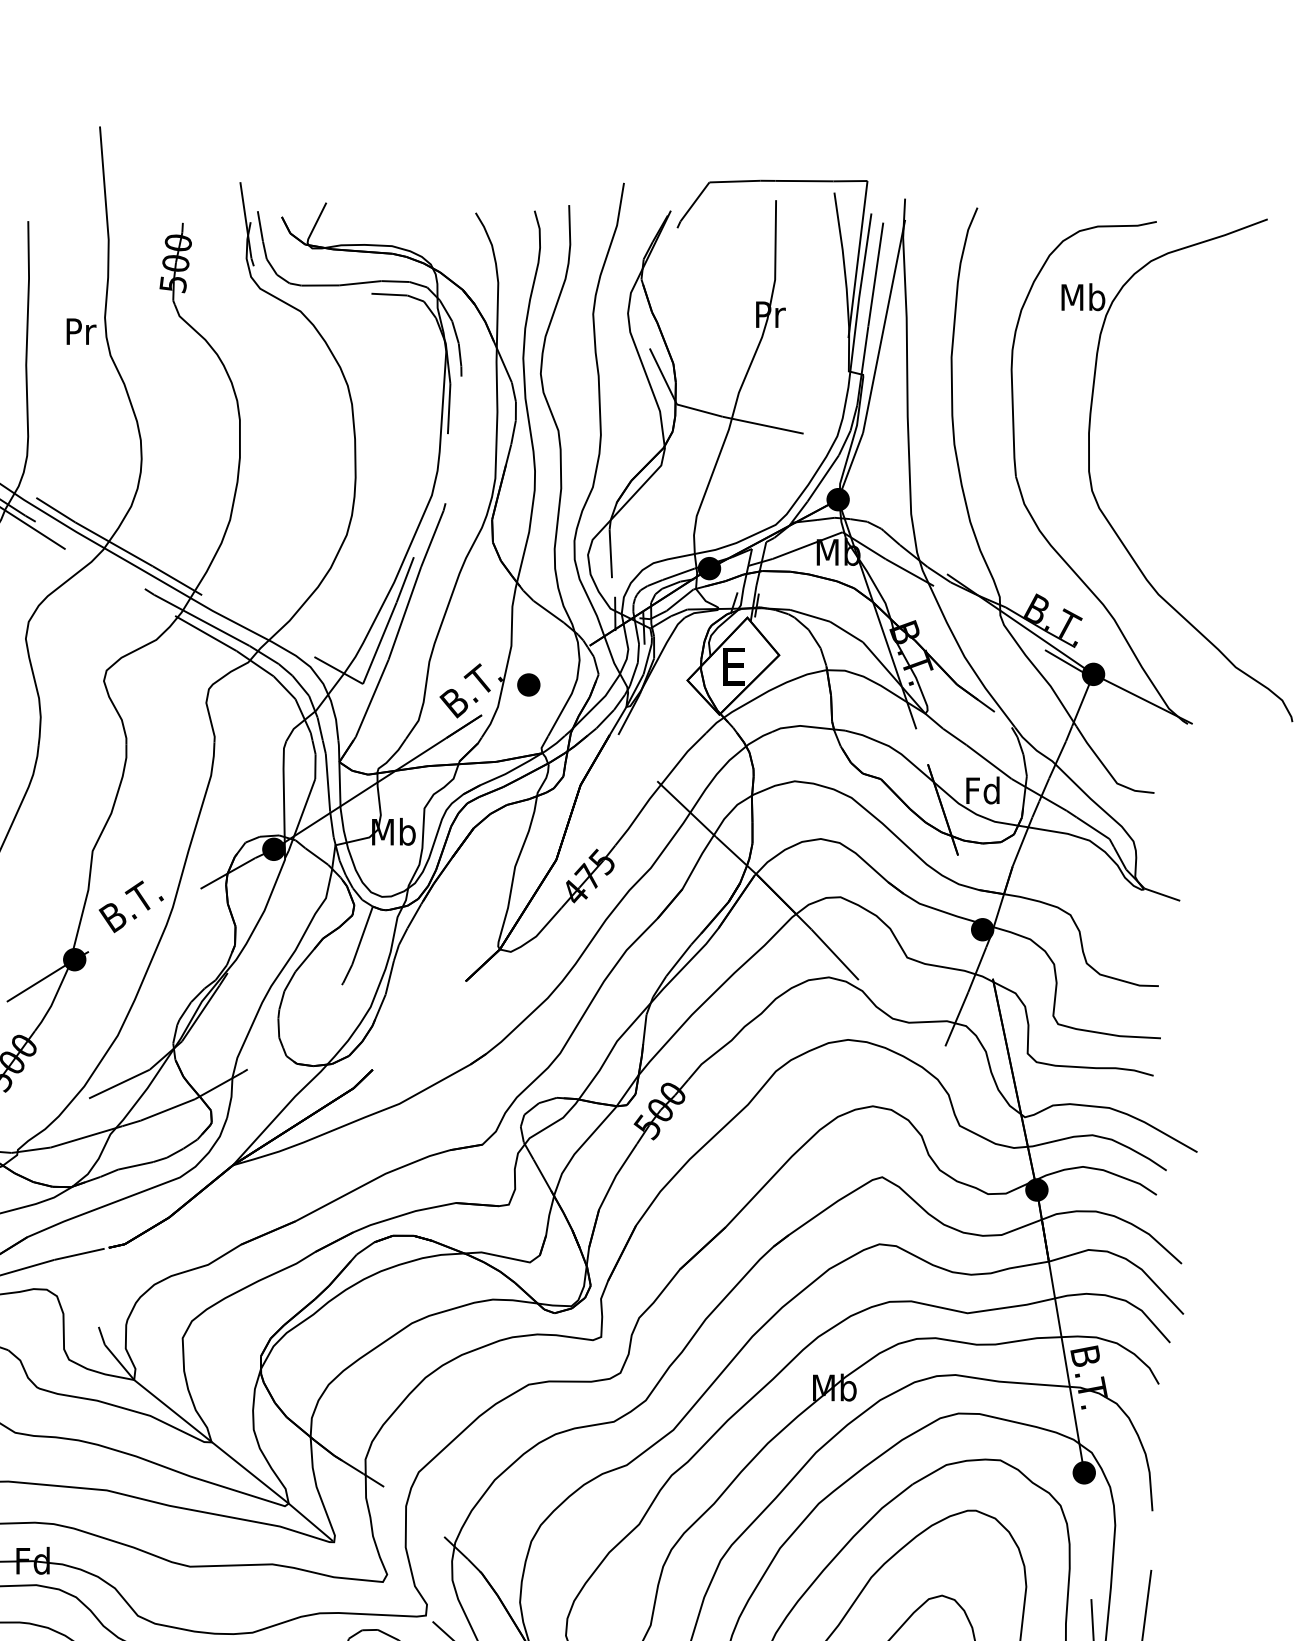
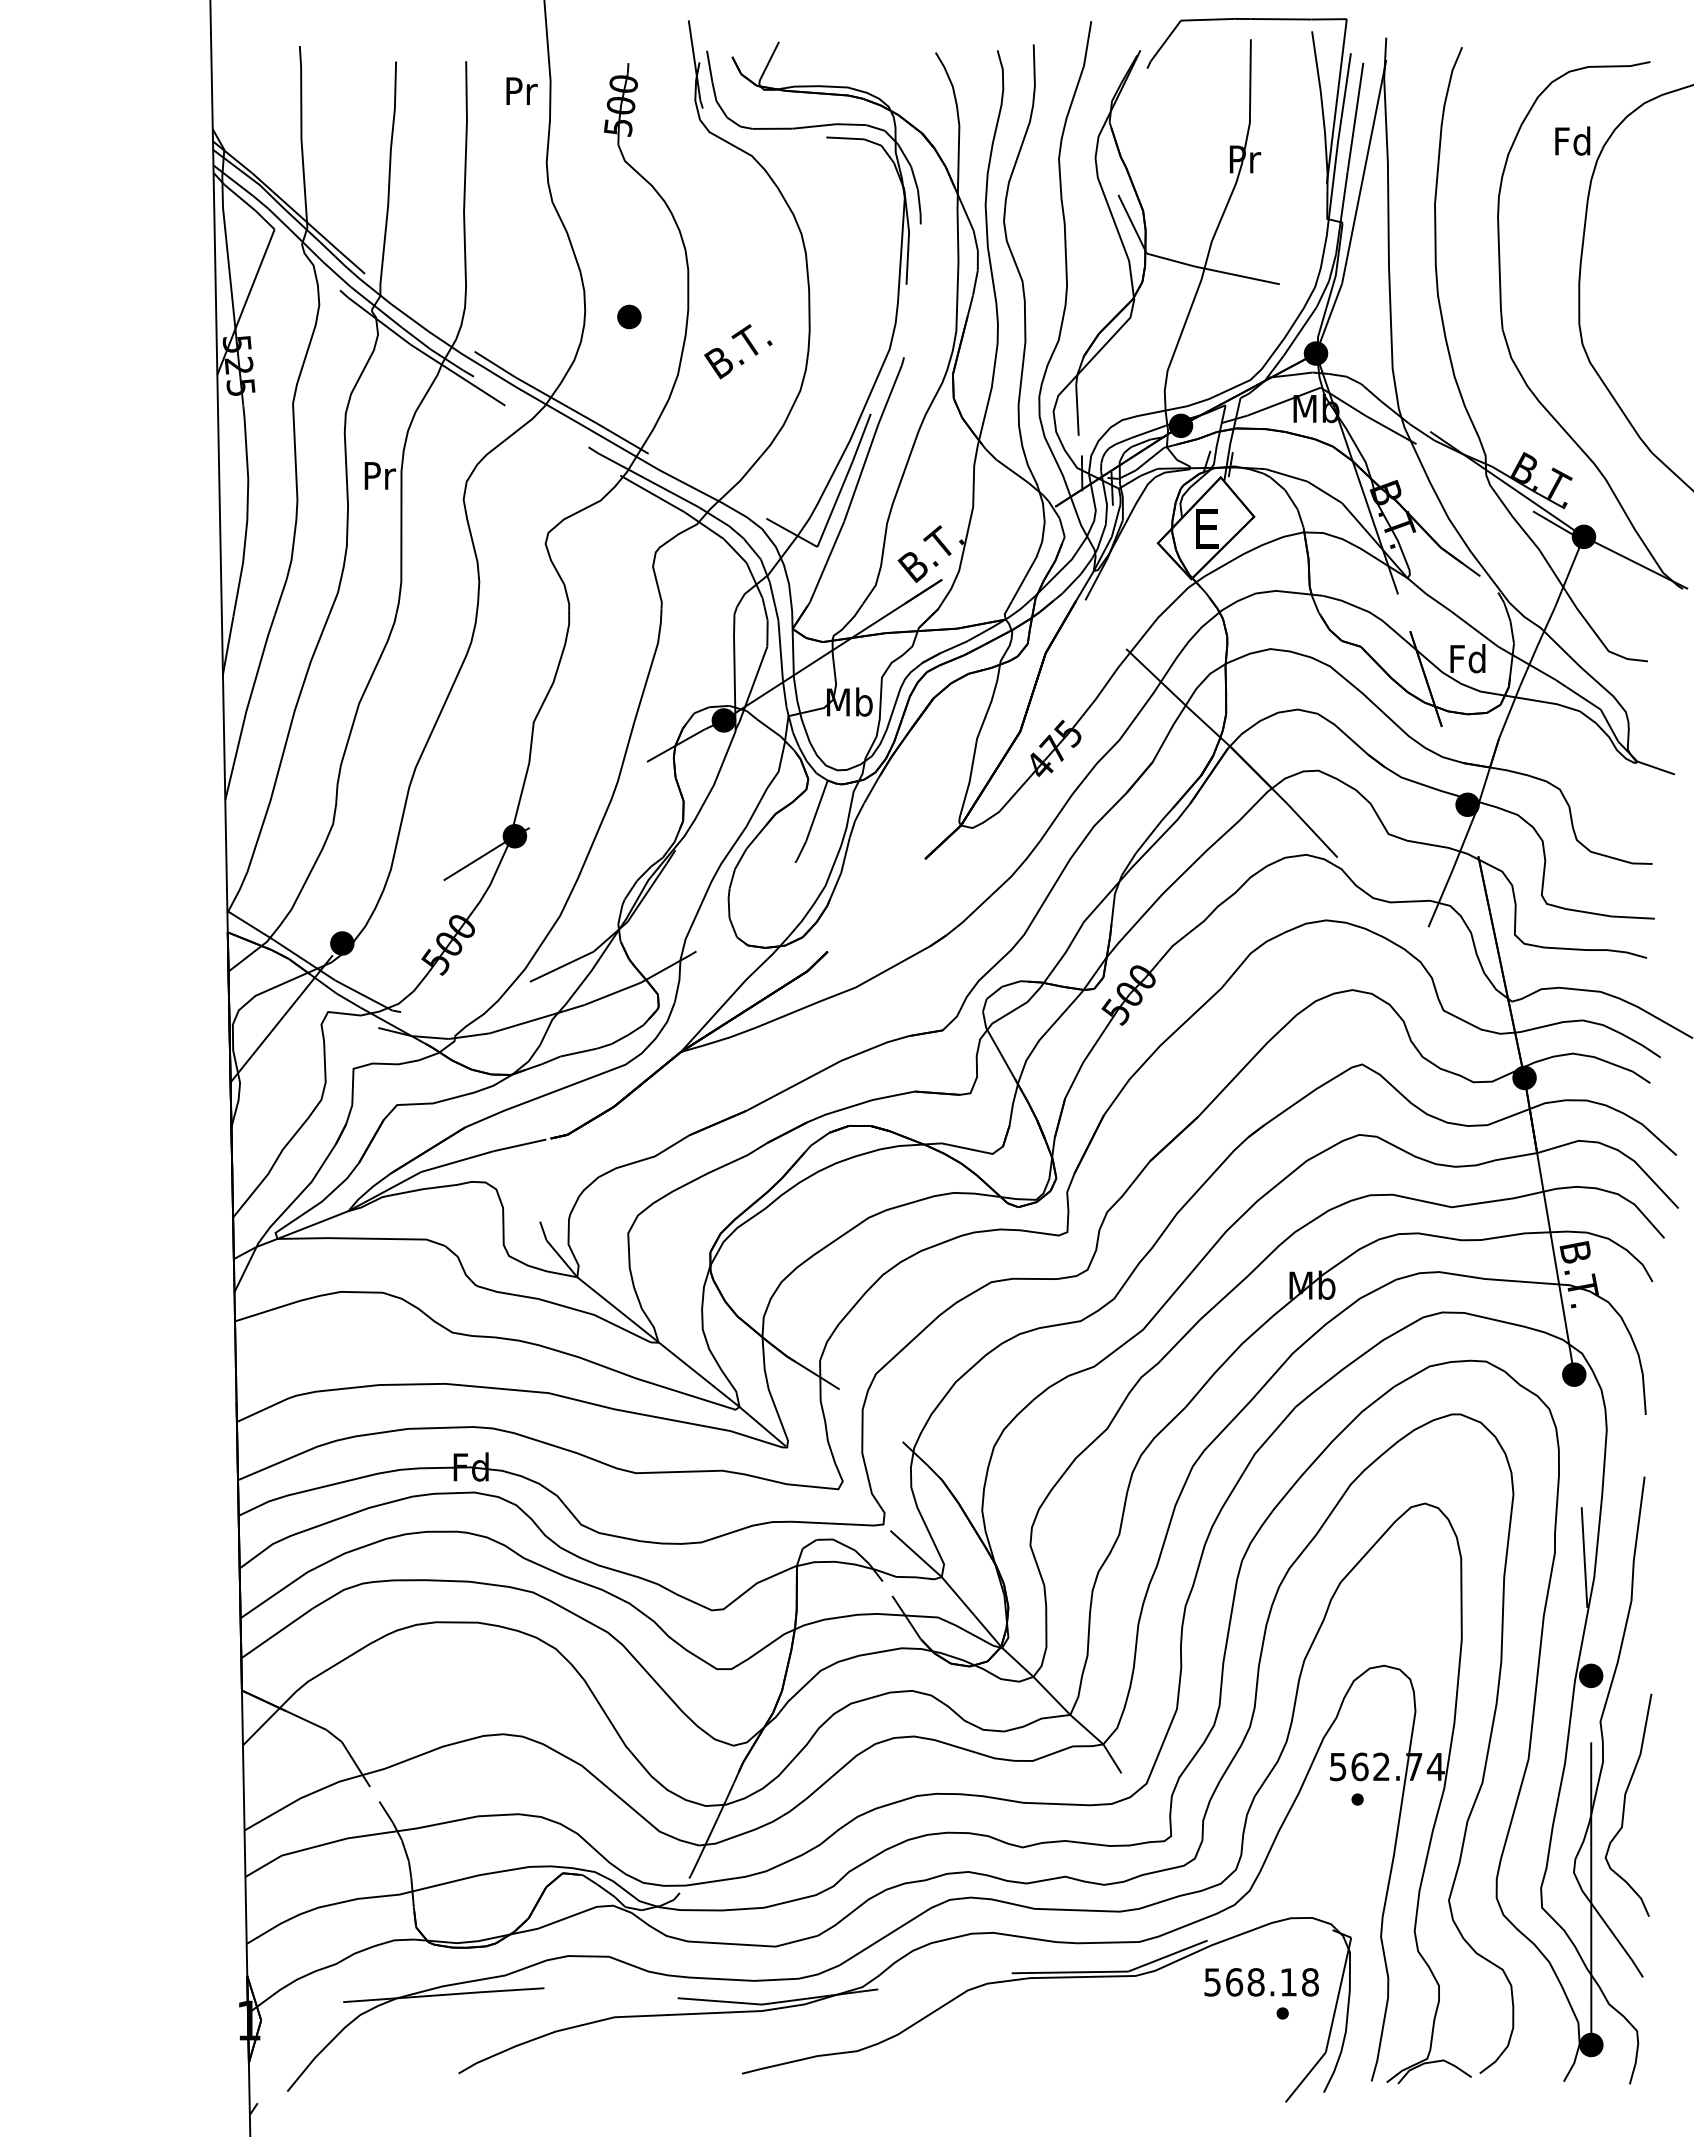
text: (1083, 296) -> (1573, 140), Mb -> Fd
text: (80, 330) -> (521, 90), moved
part: (528, 684) -> (629, 316), moved
text: (131, 906) -> (738, 351), moved

